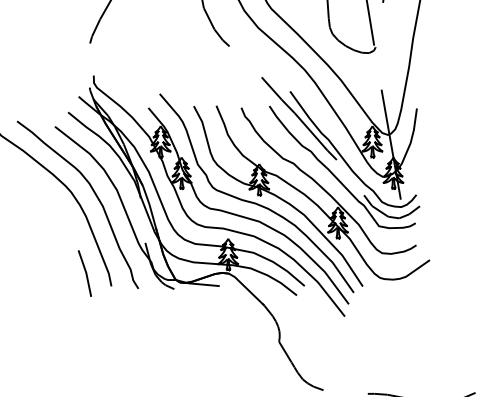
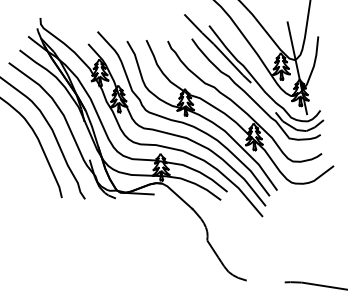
line: (85, 273) -> (39, 187), removed

